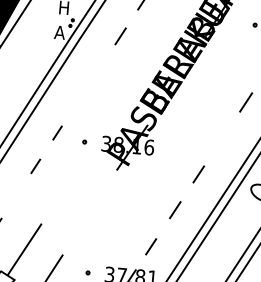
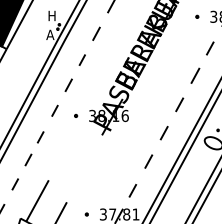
line: (98, 68) -> (81, 59), added
line: (78, 99) -> (68, 84), added
line: (222, 138) -> (179, 104), added
line: (17, 194) -> (28, 159), added

